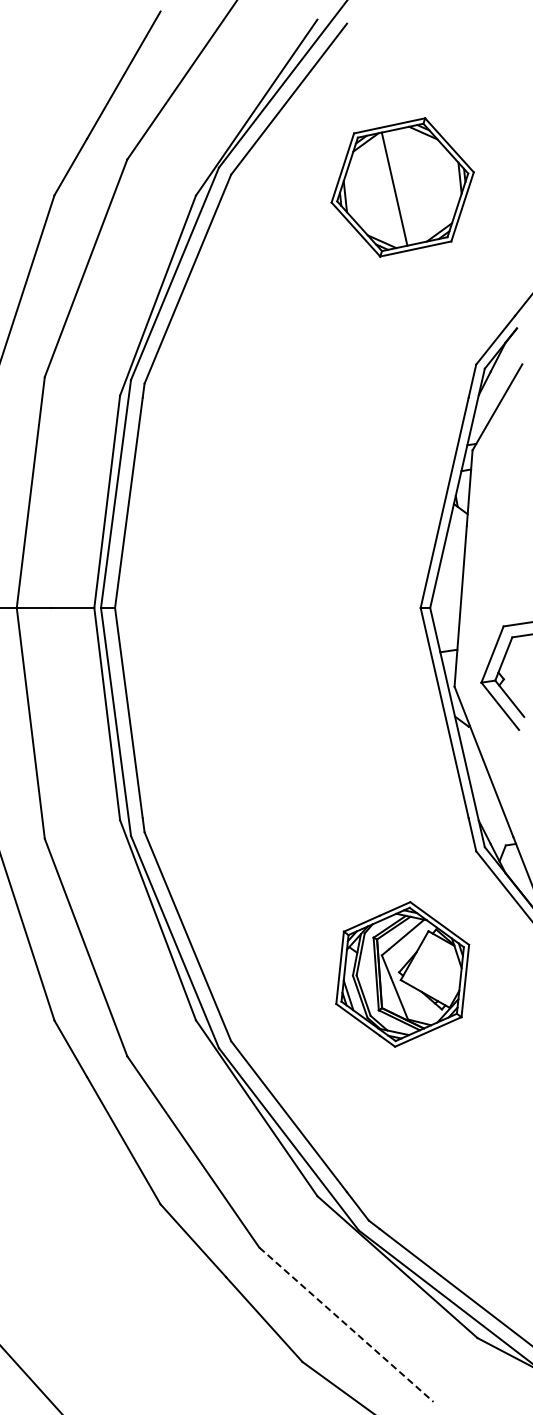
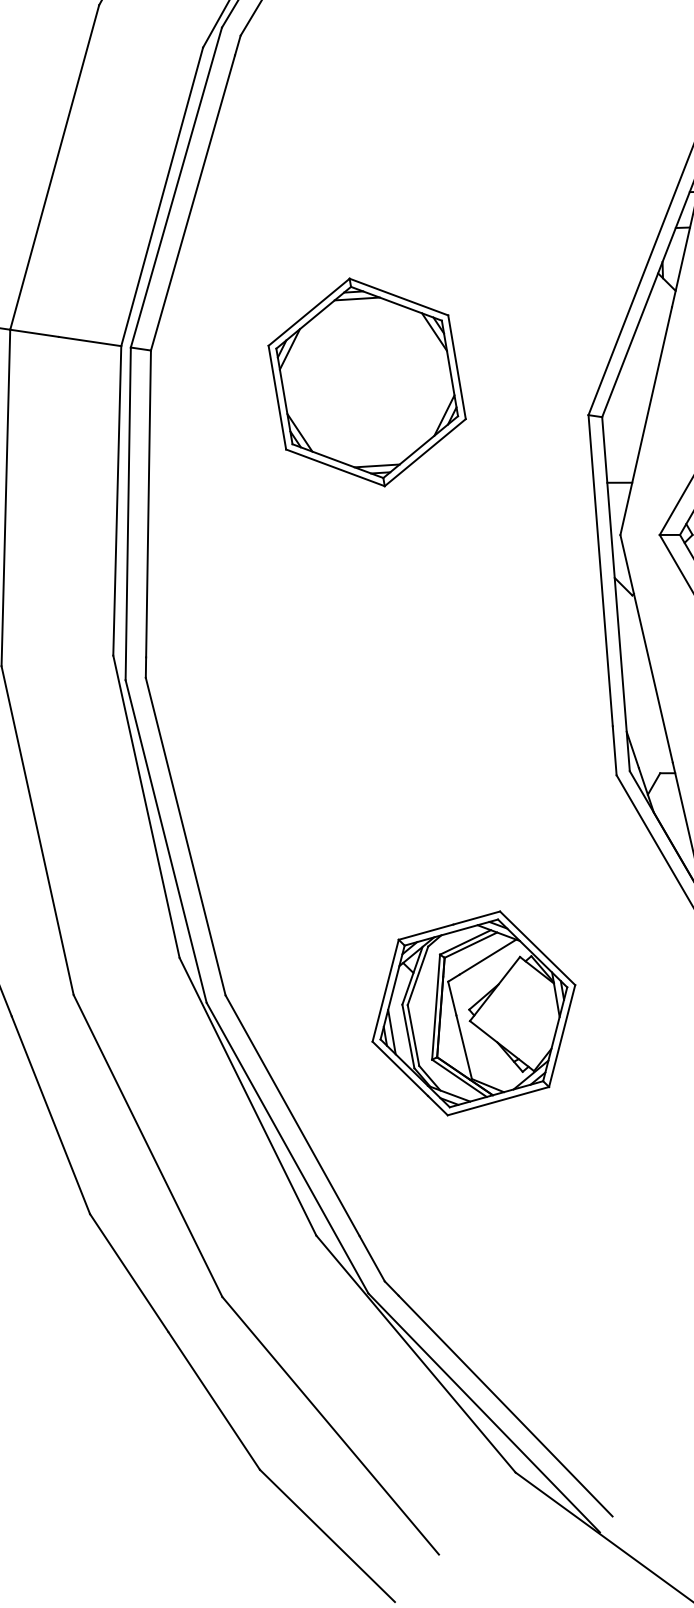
part: (265, 607) -> (366, 381), added
part: (402, 974) -> (473, 1013), moved
line: (346, 1325) -> (330, 1426), dashed -> solid

